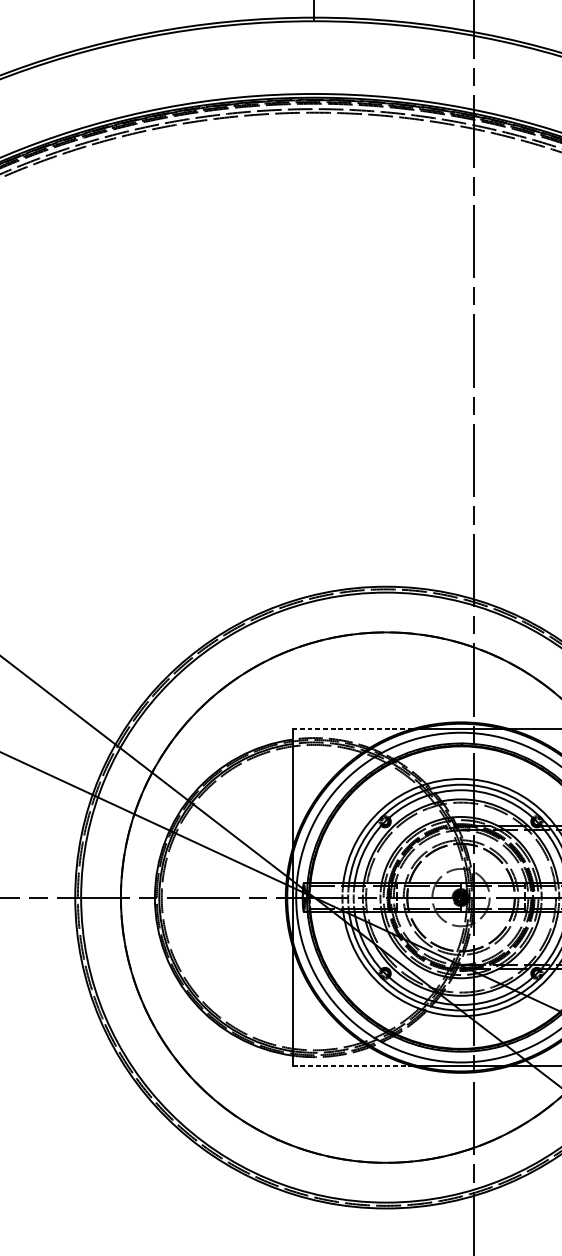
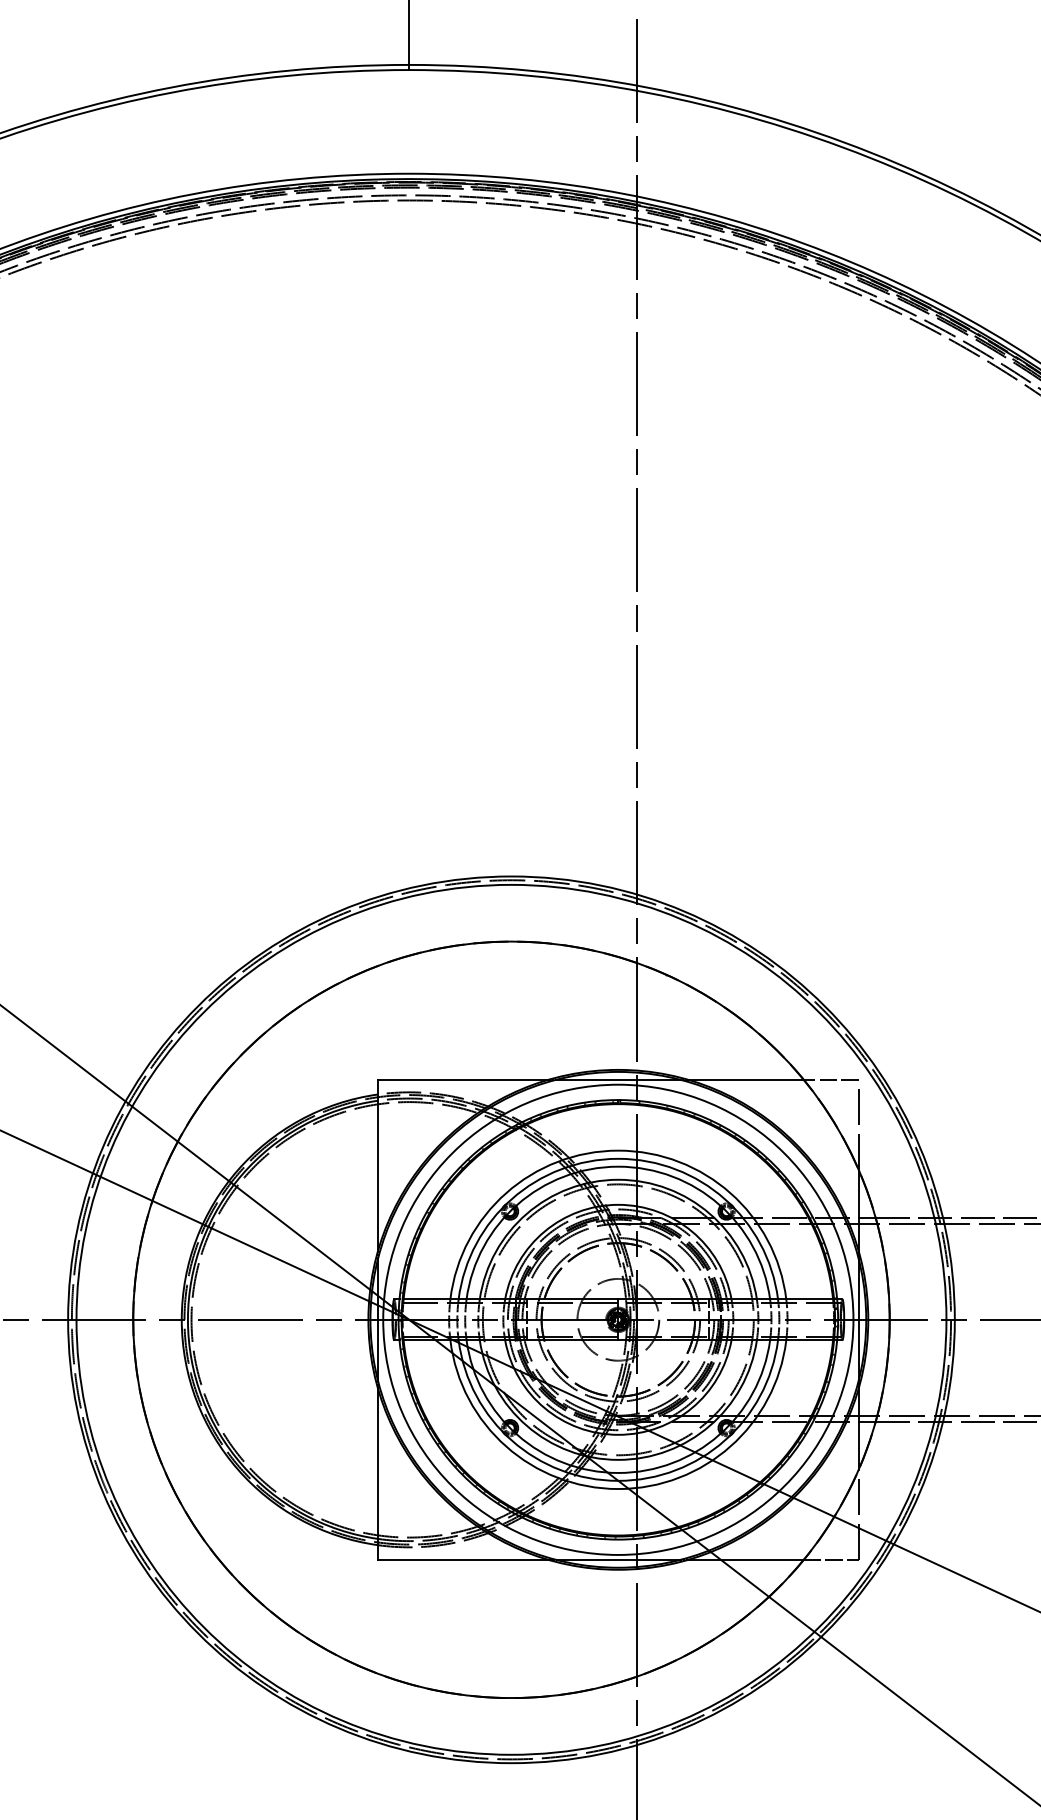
line: (352, 729) -> (463, 1079), dashed -> solid
line: (352, 1066) -> (463, 1560), dashed -> solid

